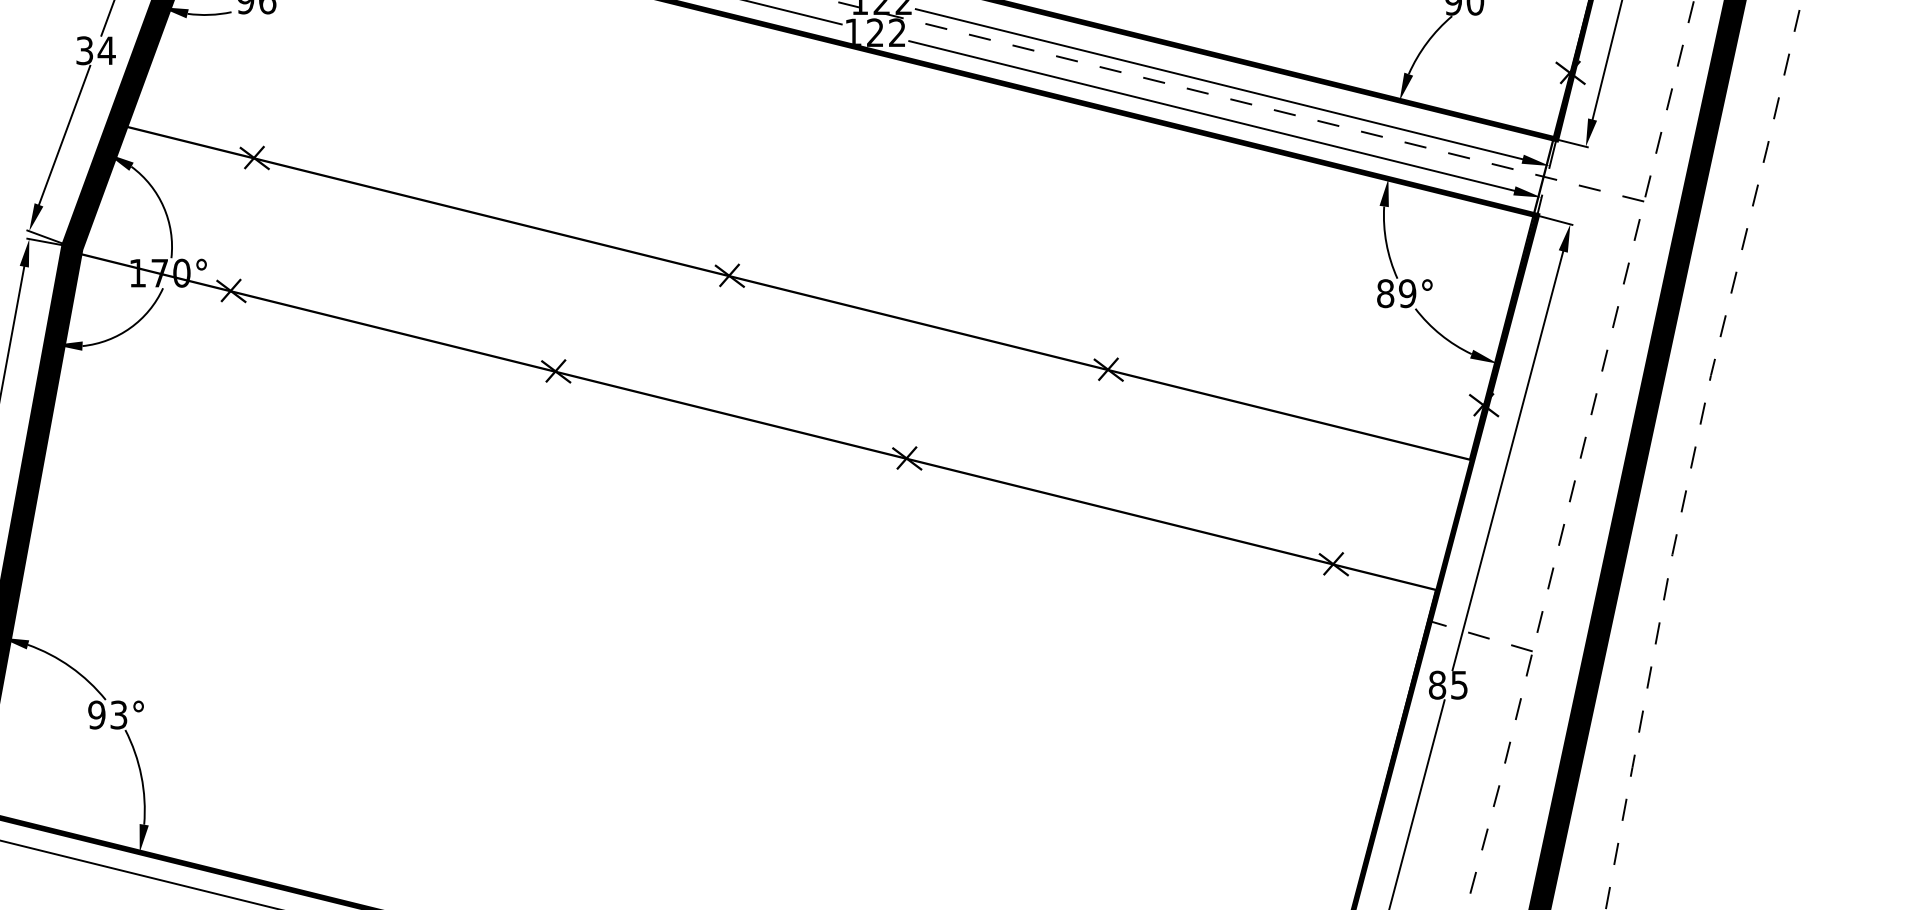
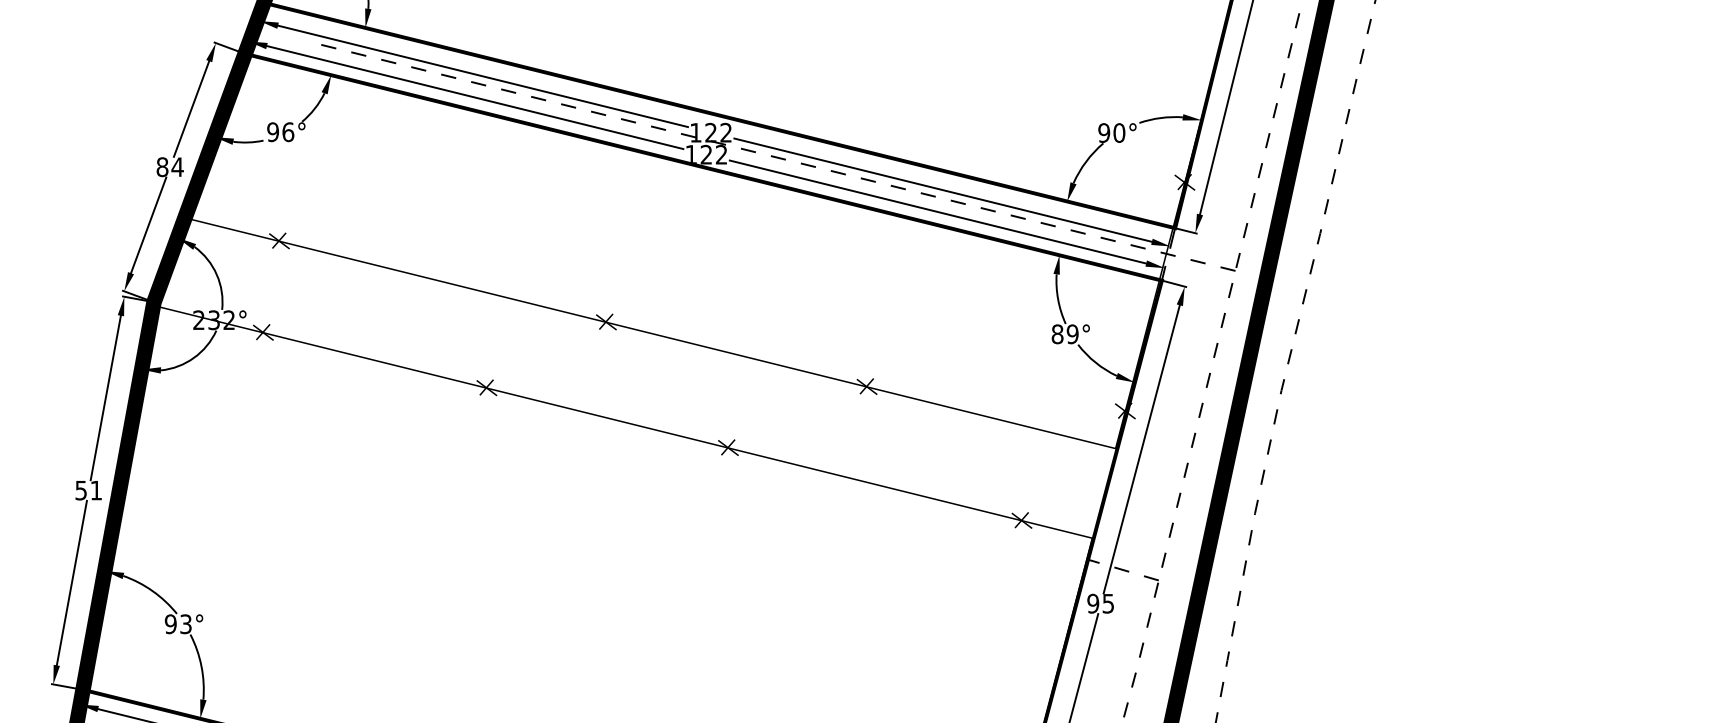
text: (84, 51) -> (162, 167), 34 -> 84
text: (160, 273) -> (214, 320), 170° -> 232°
text: (1437, 684) -> (1093, 603), 85 -> 95

